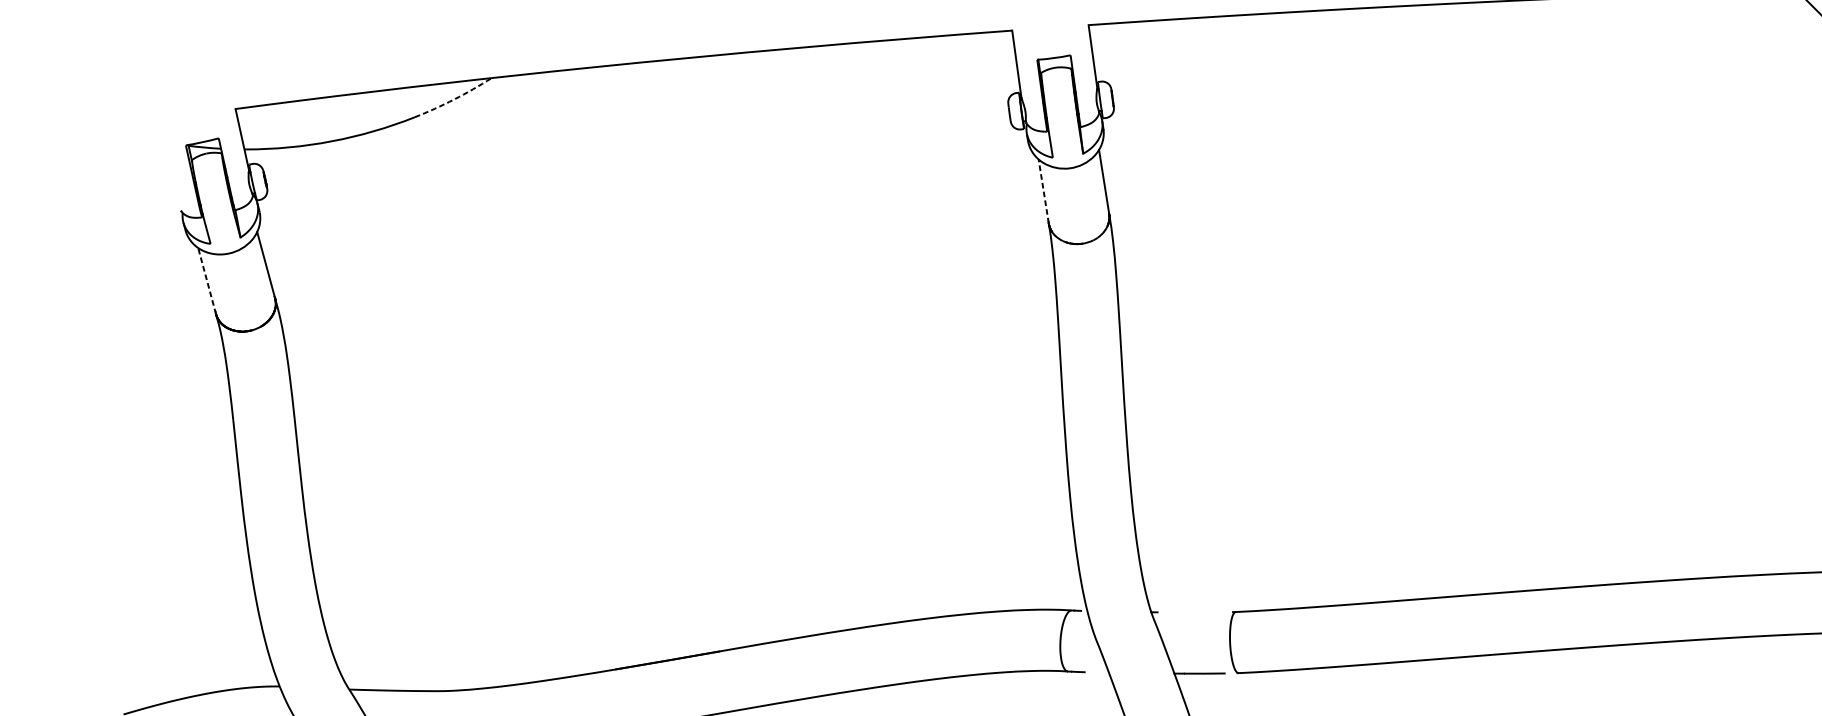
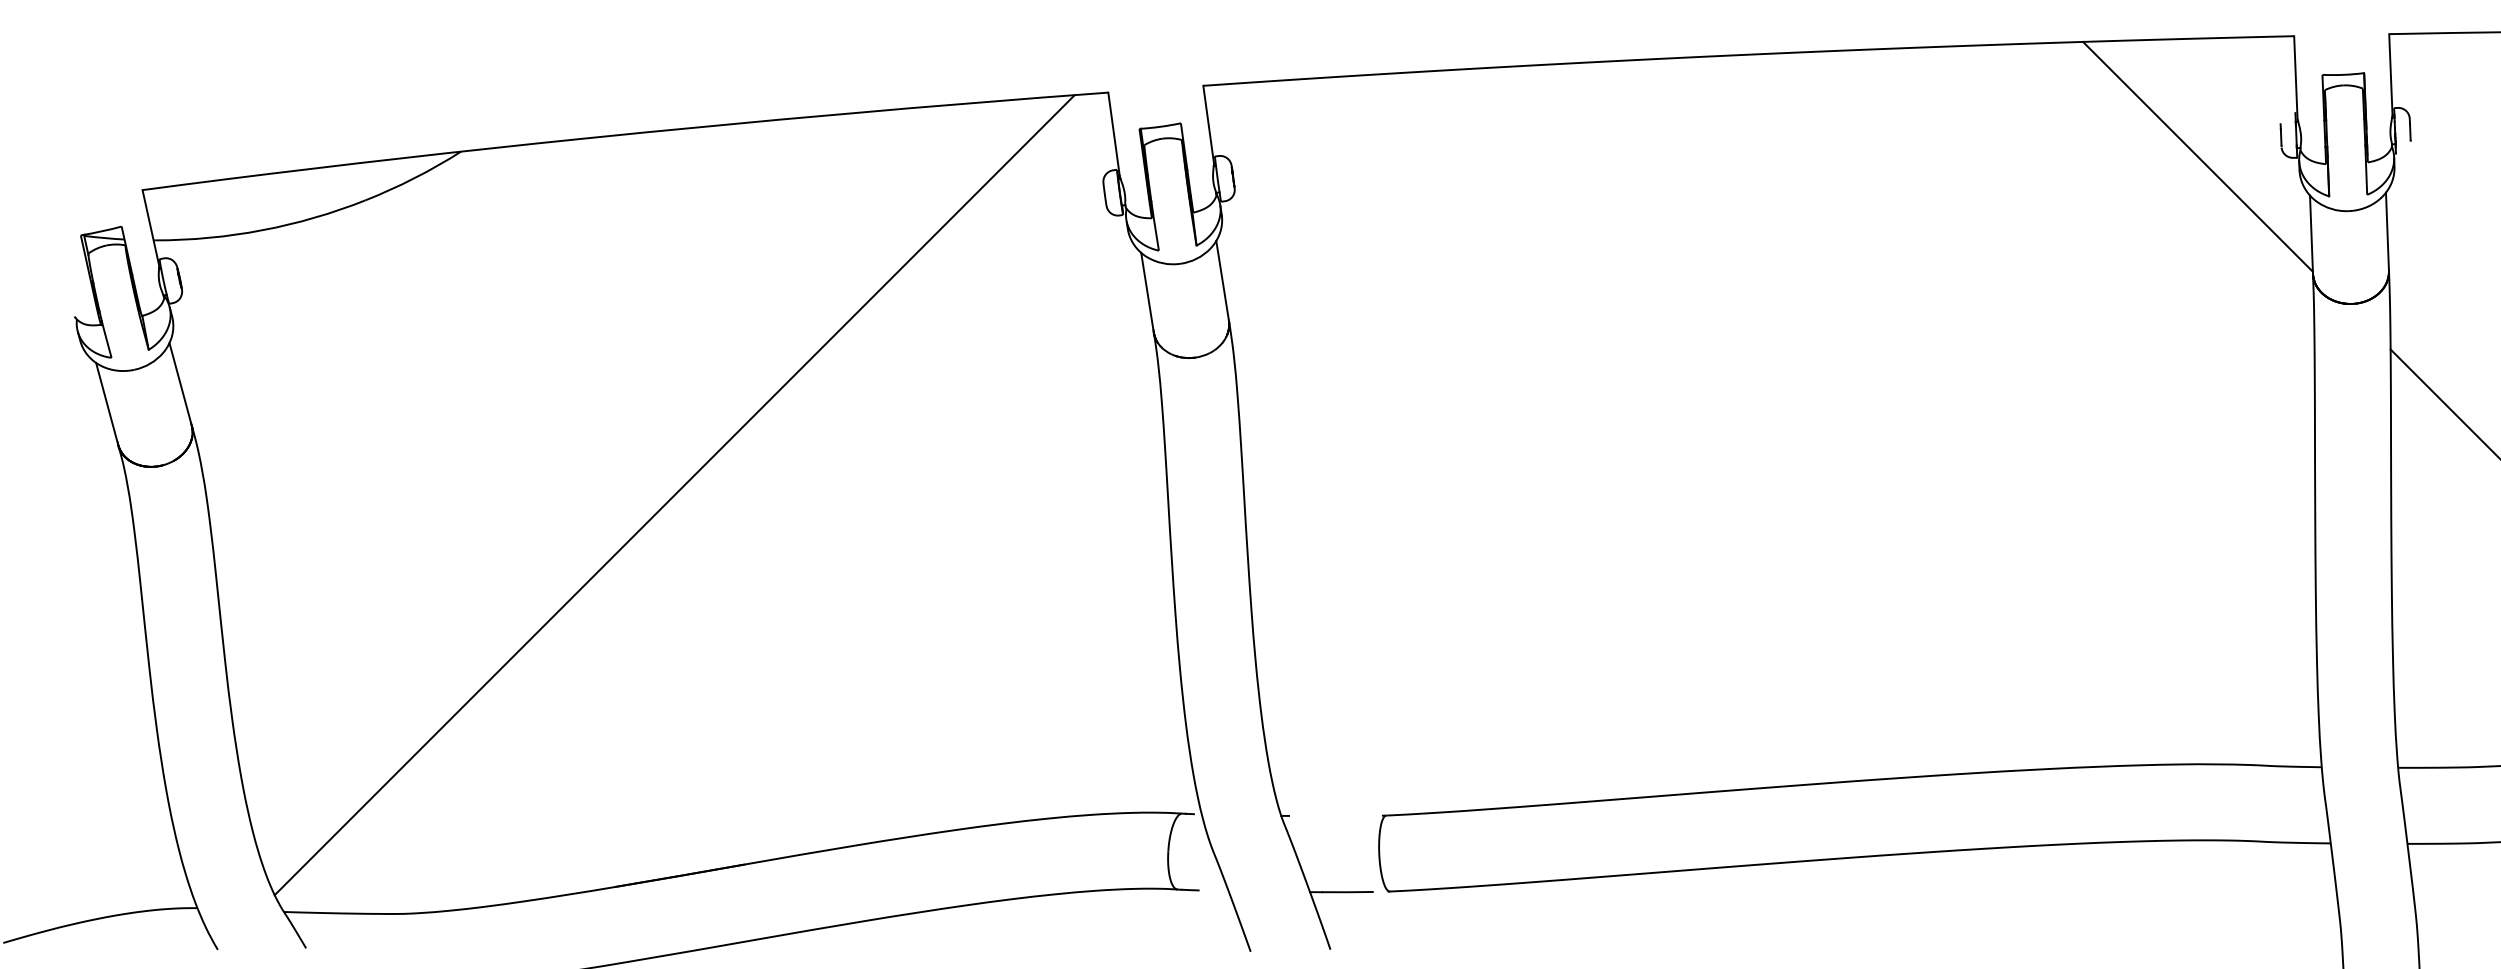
arc: (454, 99) -> (414, 178), dashed -> solid
line: (1043, 191) -> (1147, 292), dashed -> solid
line: (207, 281) -> (107, 404), dashed -> solid
line: (663, 354) -> (674, 495), added

